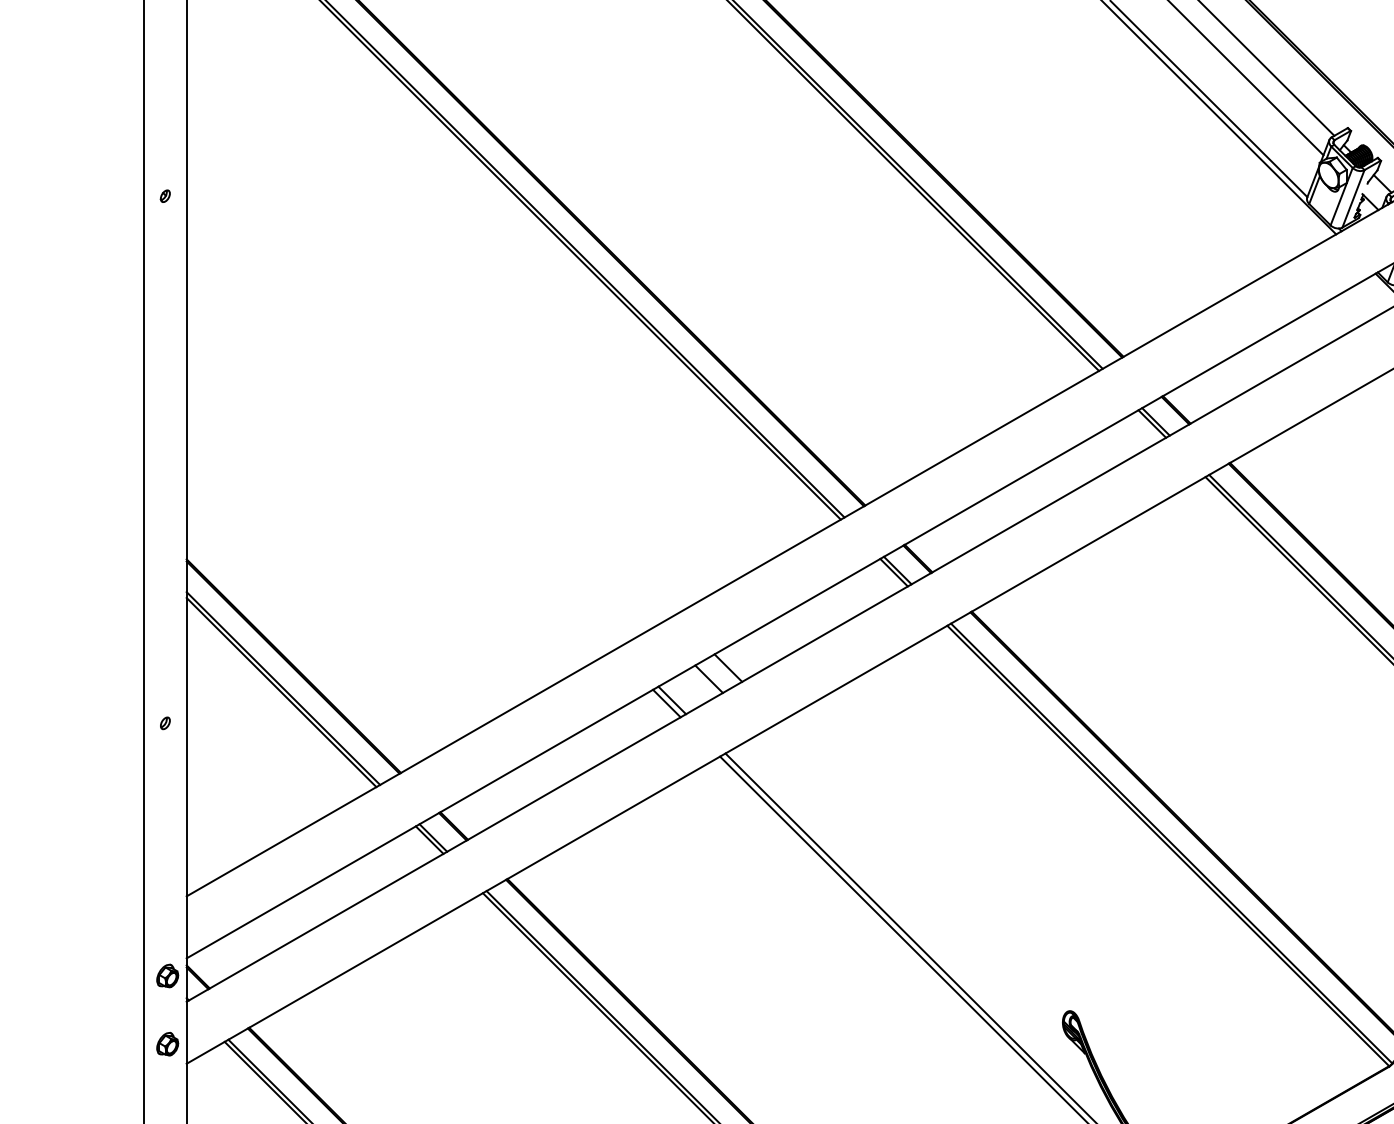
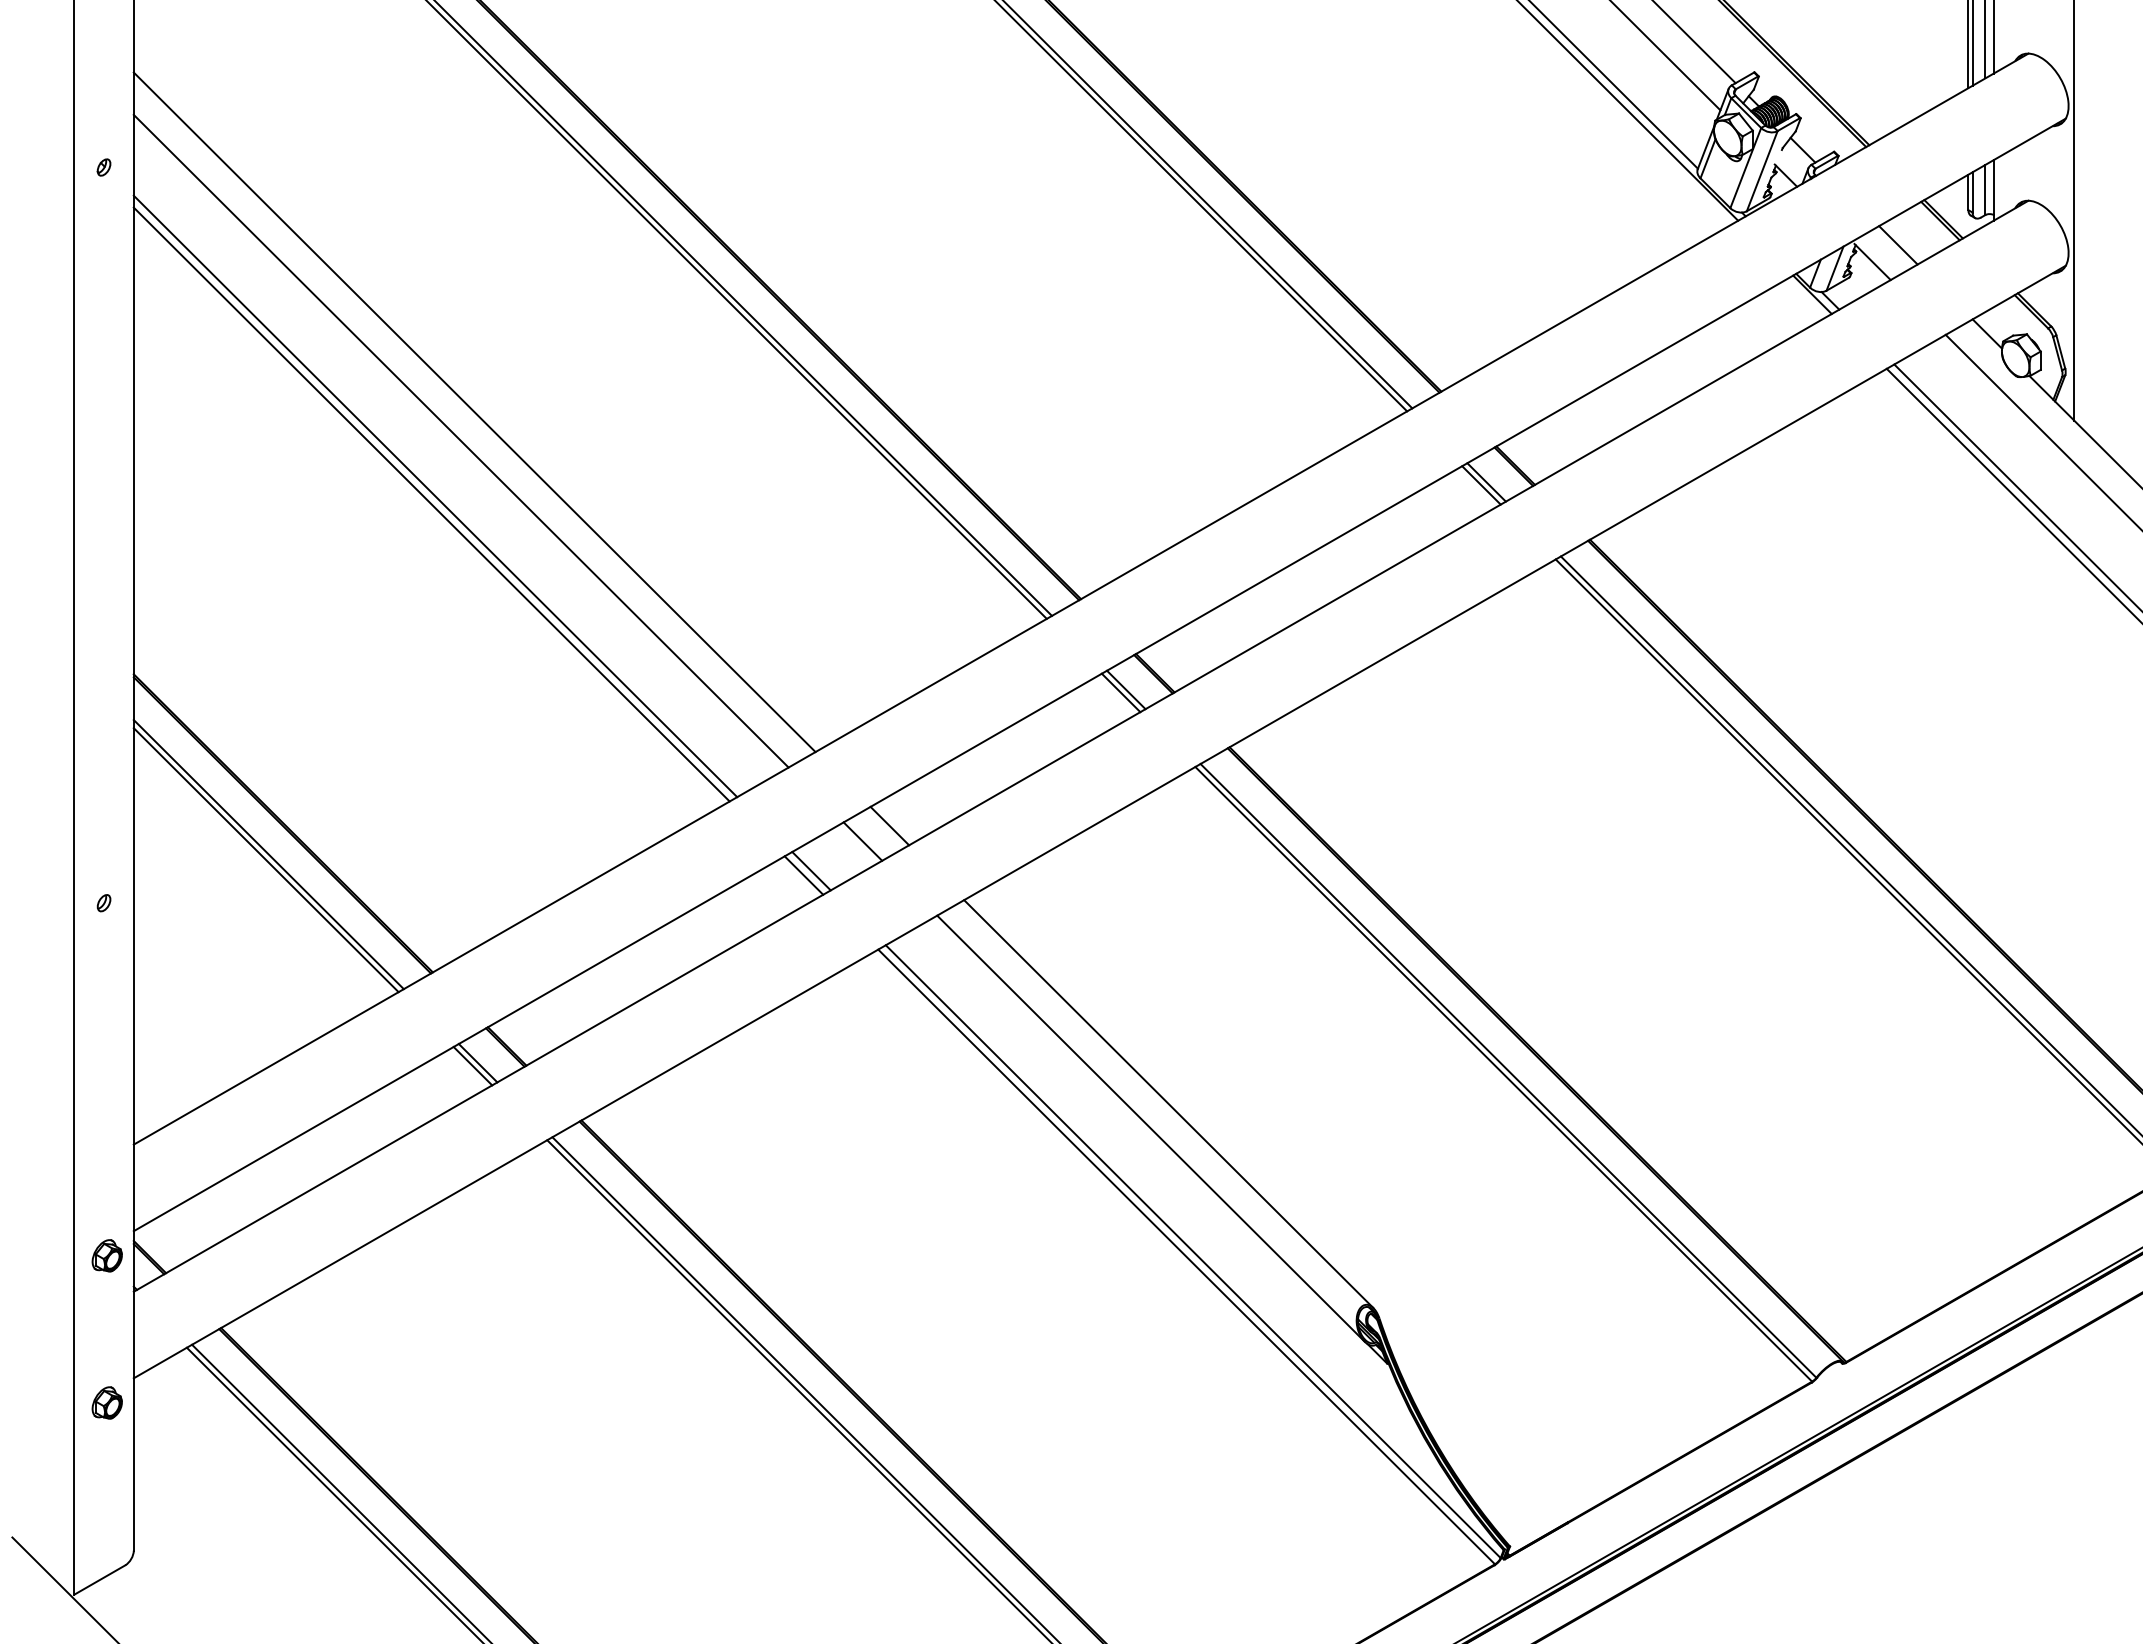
line: (430, 371) -> (474, 412), added
line: (420, 391) -> (460, 440), added
line: (402, 431) -> (435, 496), added
line: (399, 437) -> (431, 504), added
line: (928, 867) -> (1168, 1104), added
line: (915, 884) -> (1150, 1128), added
part: (167, 1043) -> (106, 1402), moved

